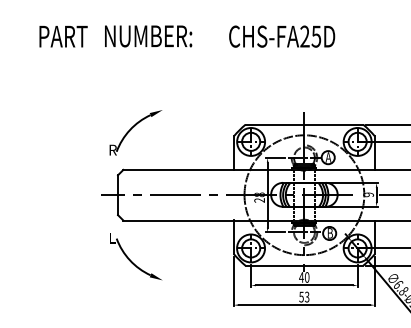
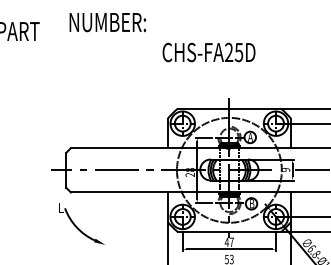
text: (148, 36) -> (107, 22), moved
text: (282, 36) -> (209, 52), moved
part: (135, 132) -> (81, 115), removed
text: (307, 277) -> (232, 242), 40 -> 47

